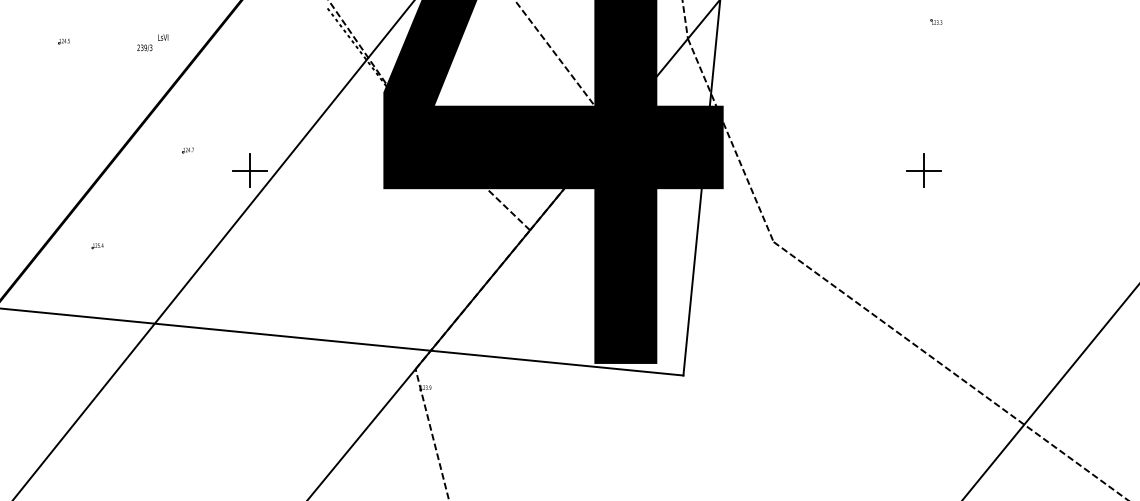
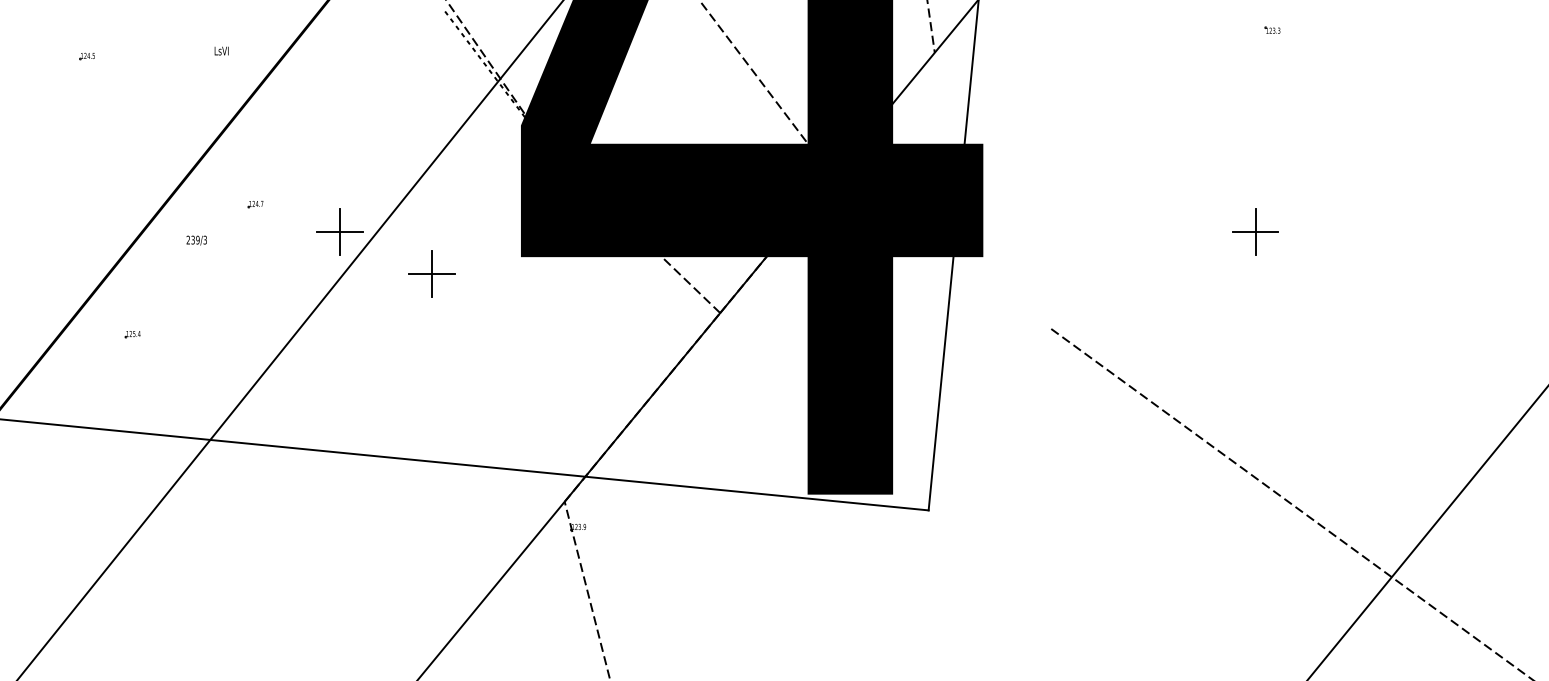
text: (144, 48) -> (196, 240), moved
line: (730, 140) -> (992, 190), removed
part: (317, 201) -> (431, 273), added

